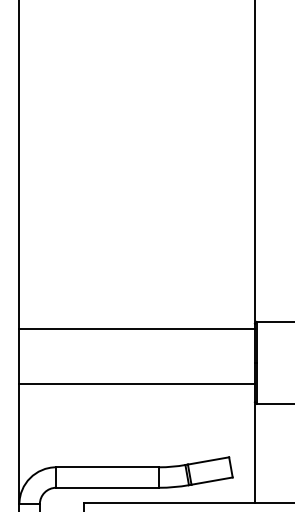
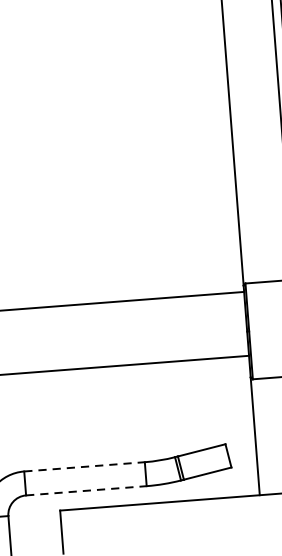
line: (107, 467) -> (84, 467), solid -> dashed
line: (107, 487) -> (85, 490), solid -> dashed

